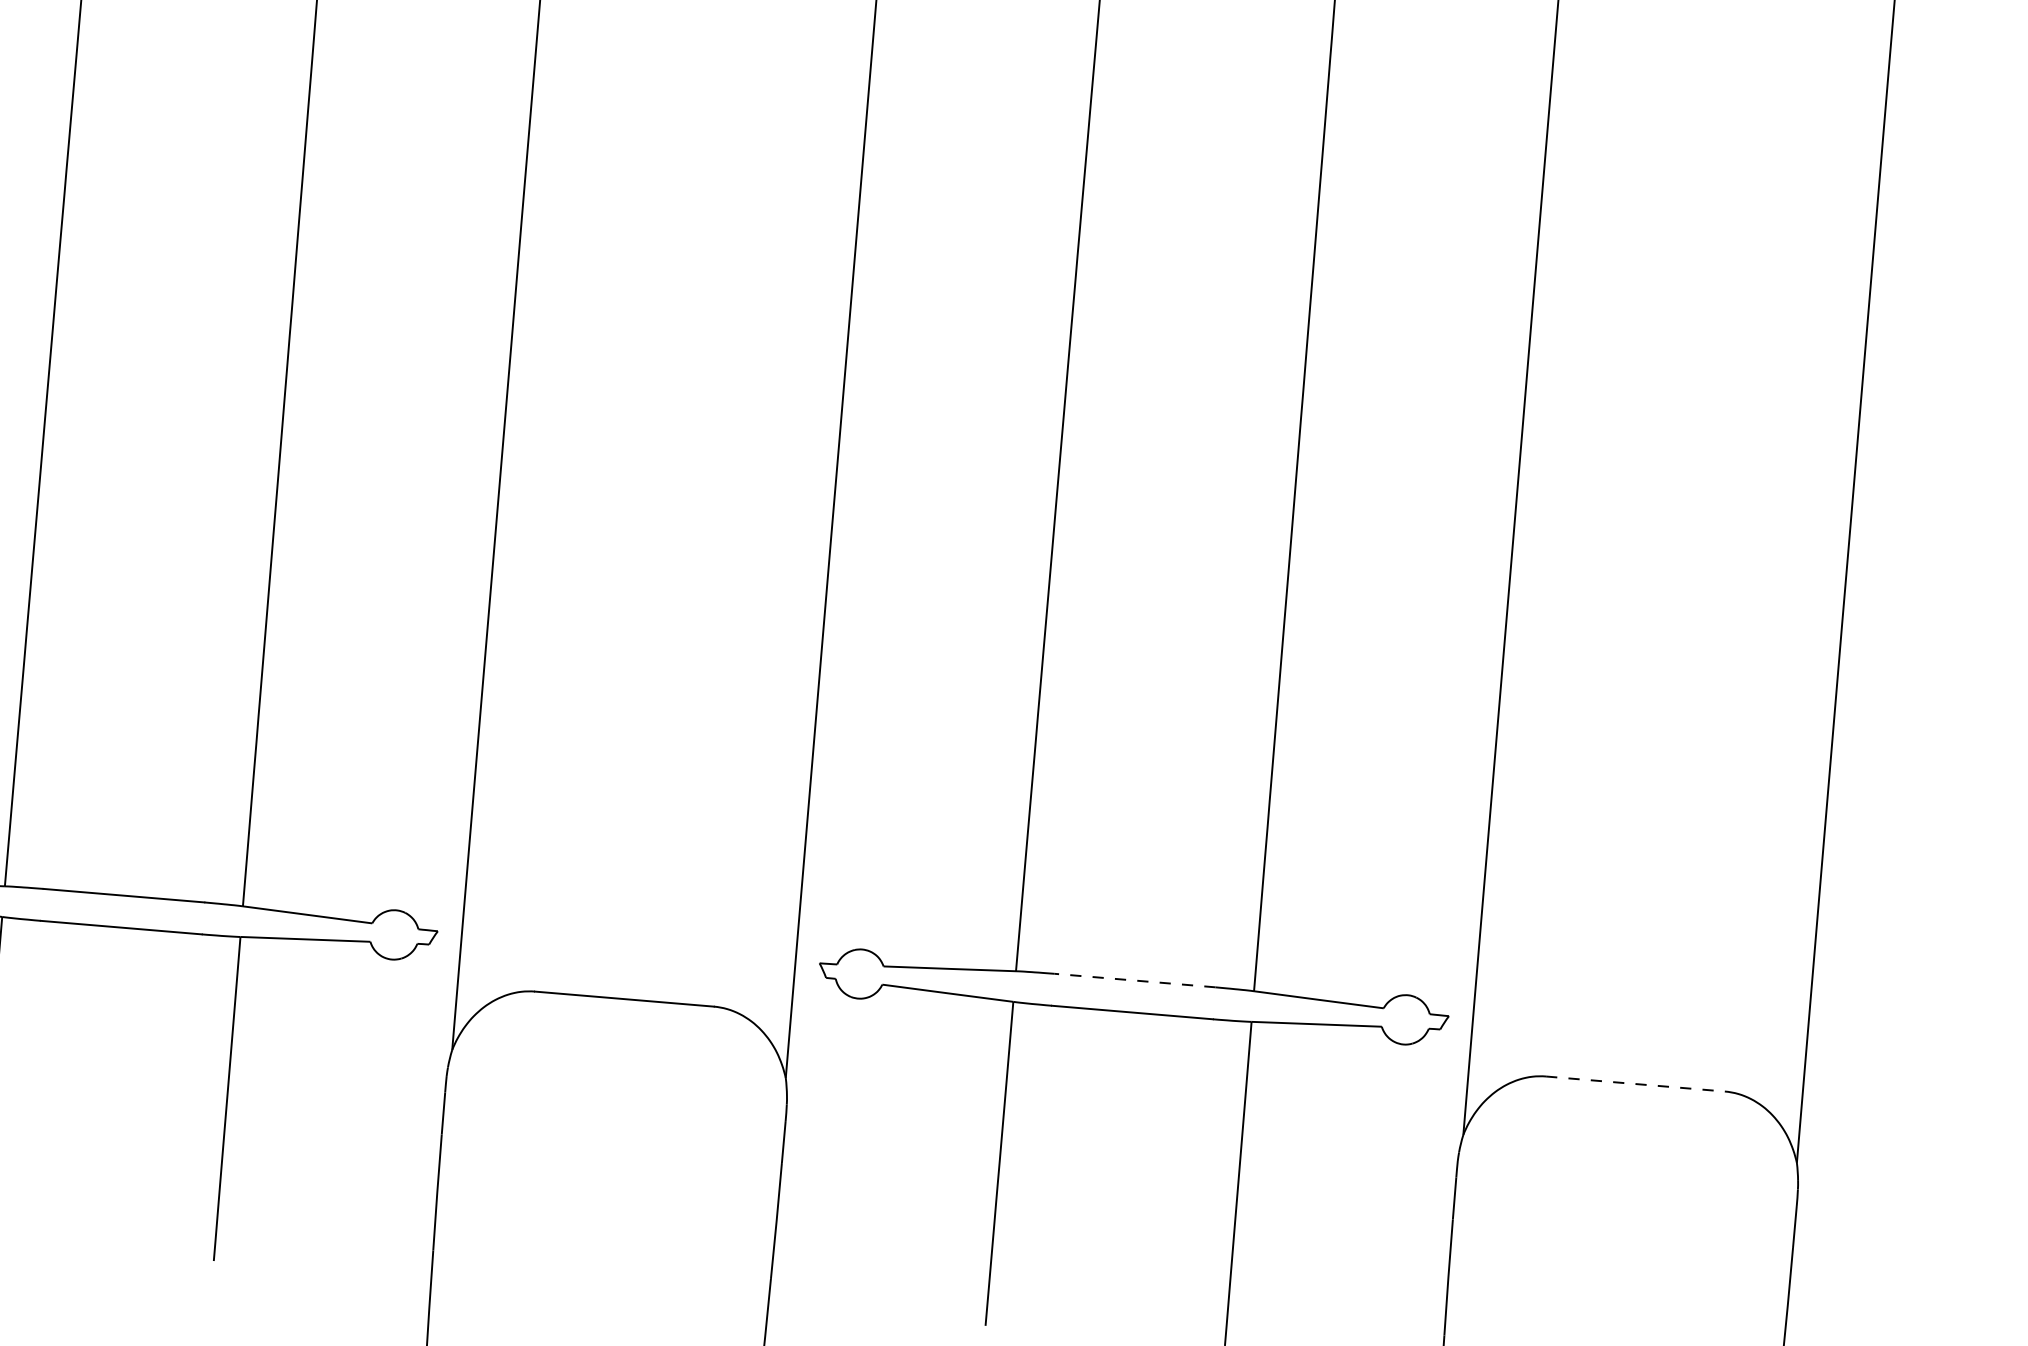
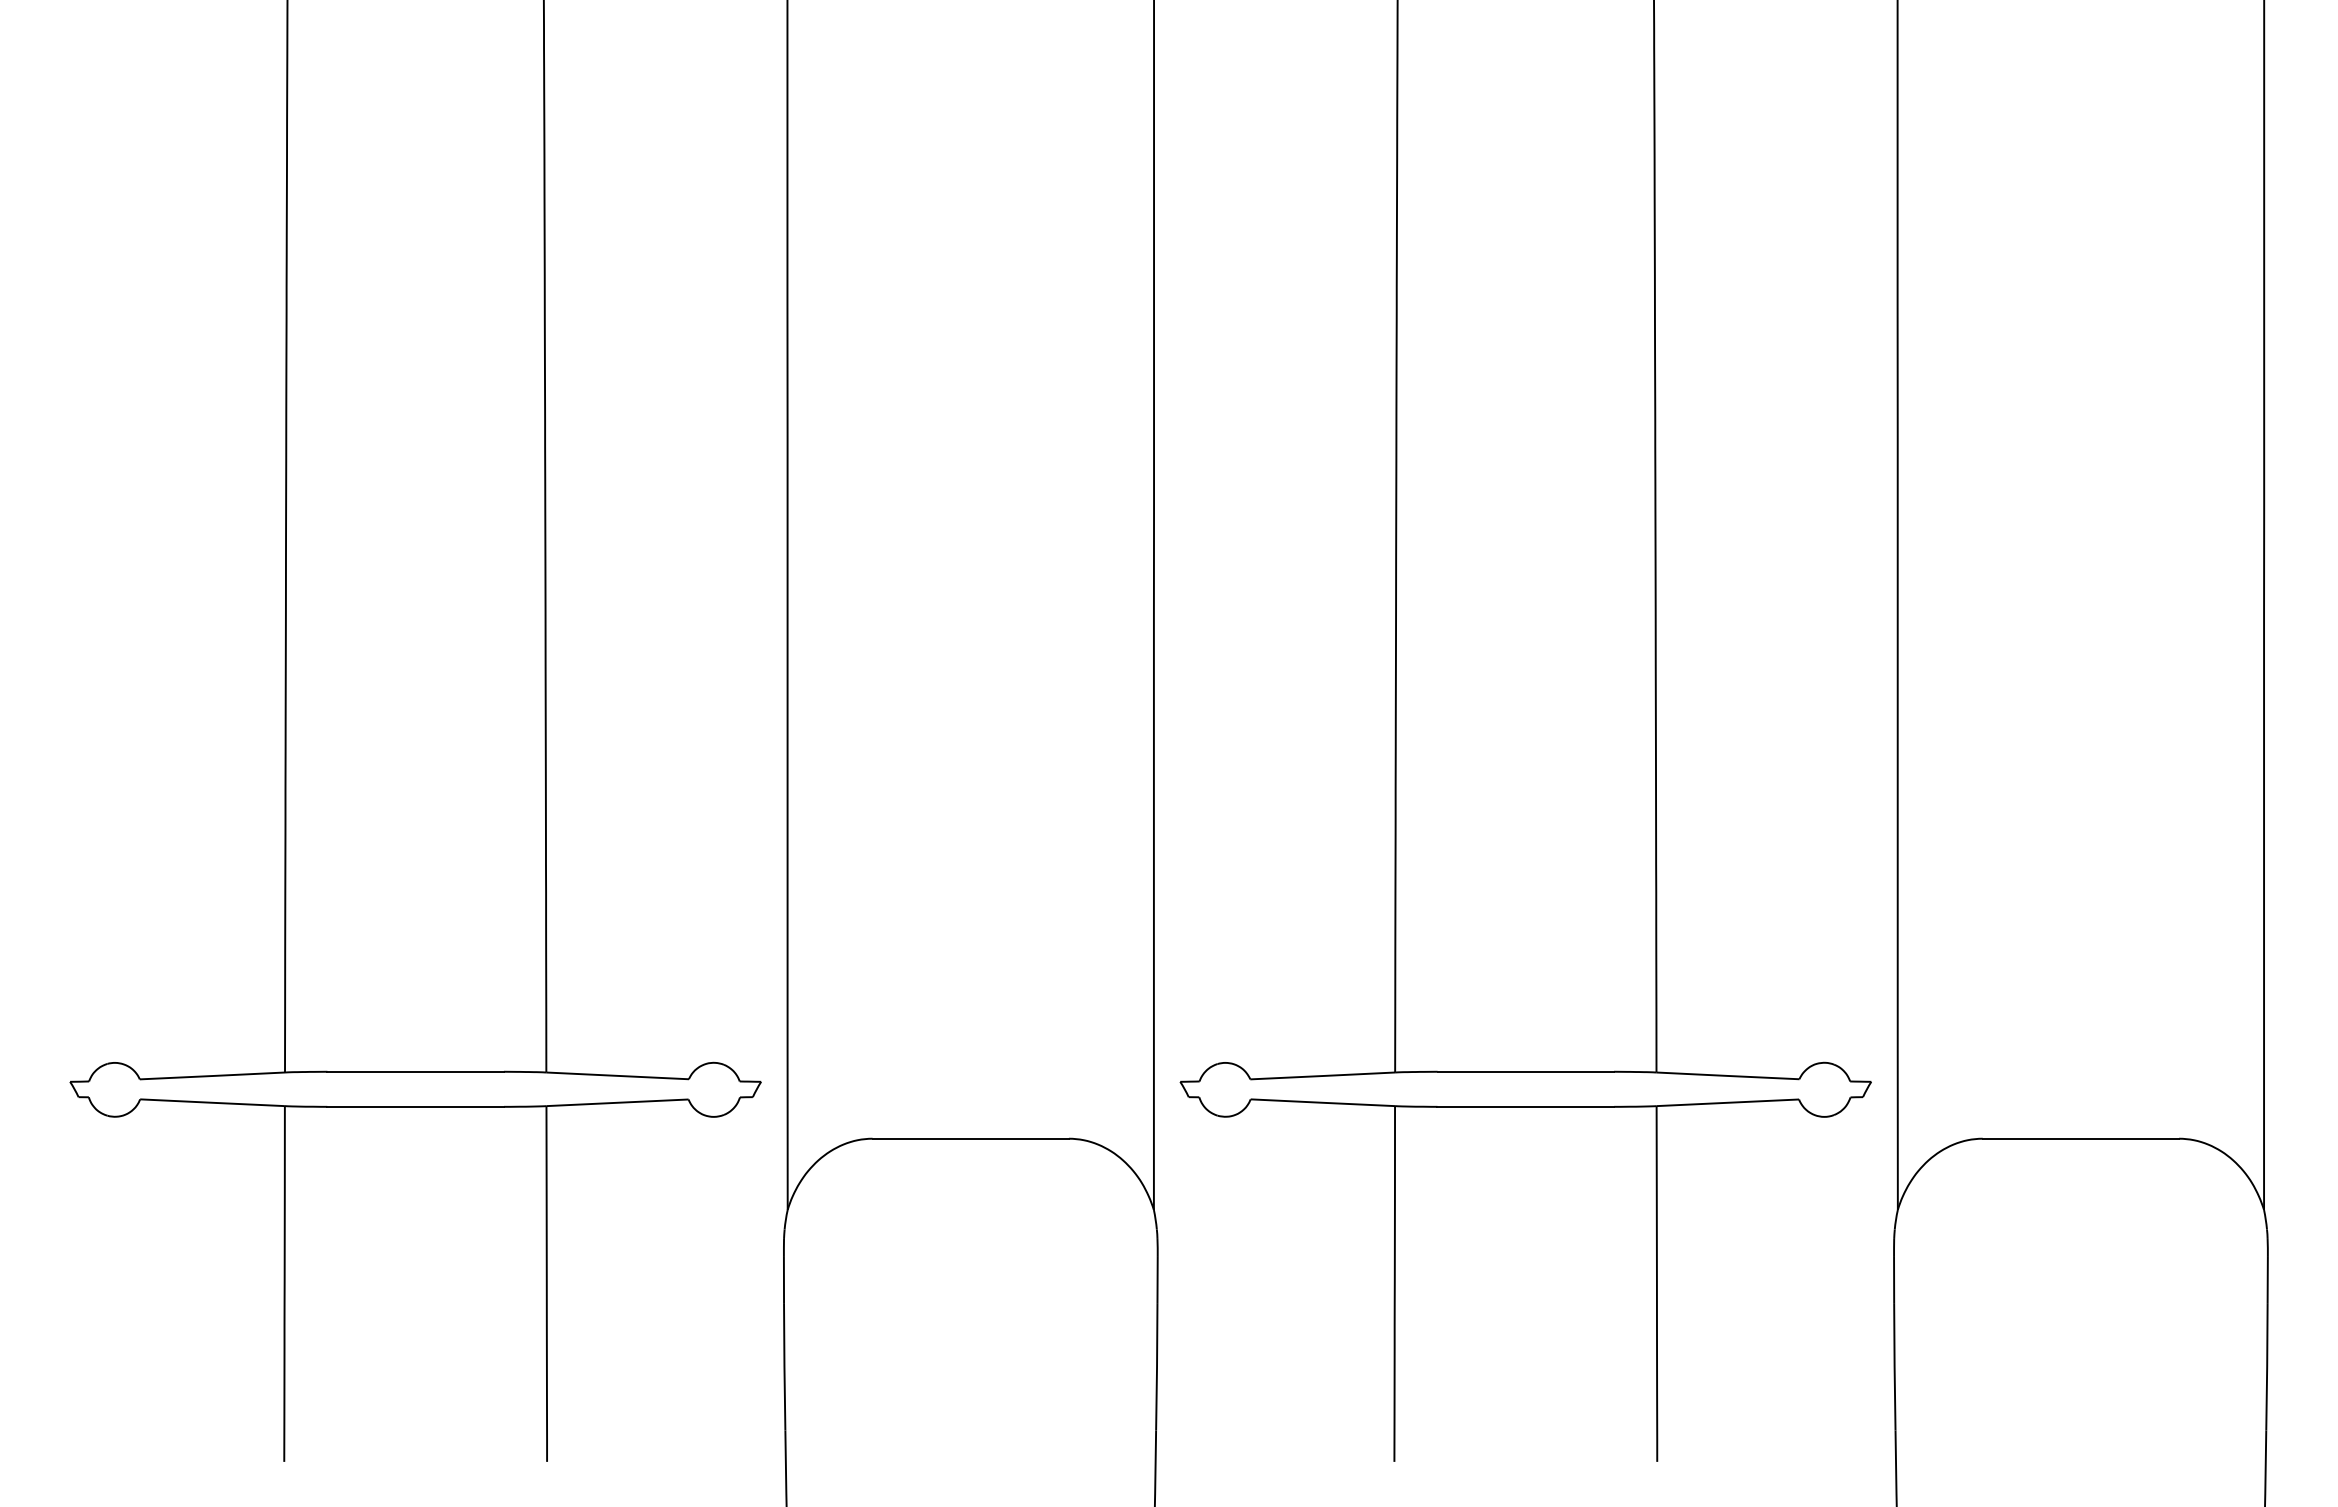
line: (1134, 980) -> (1525, 1071), dashed -> solid
line: (1636, 1083) -> (2081, 1138), dashed -> solid

